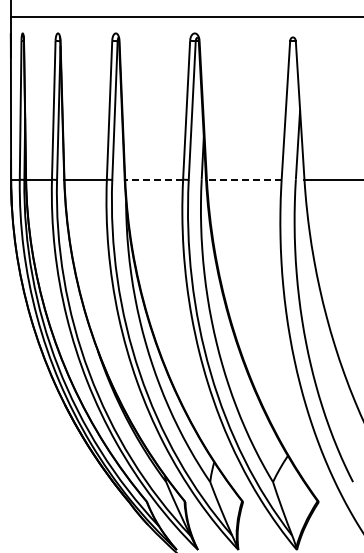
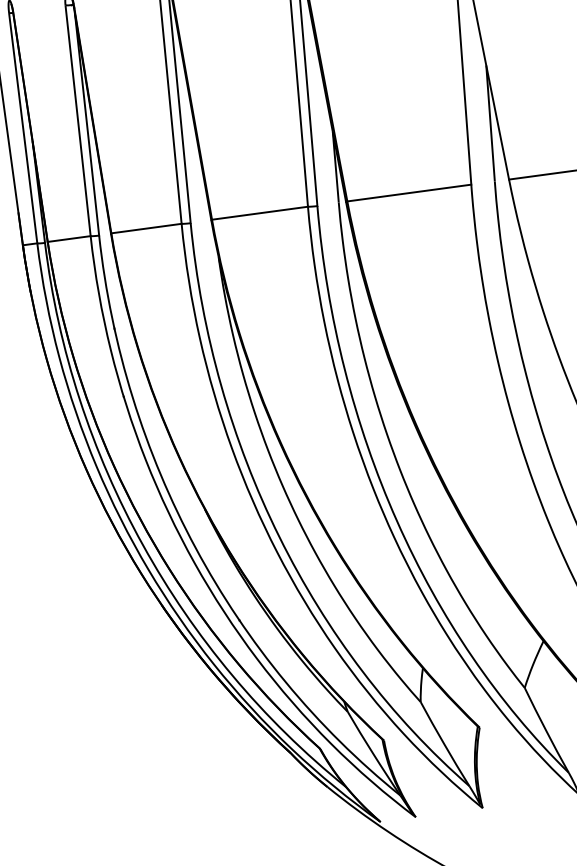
line: (154, 179) -> (260, 213), dashed -> solid
line: (243, 179) -> (408, 193), dashed -> solid

